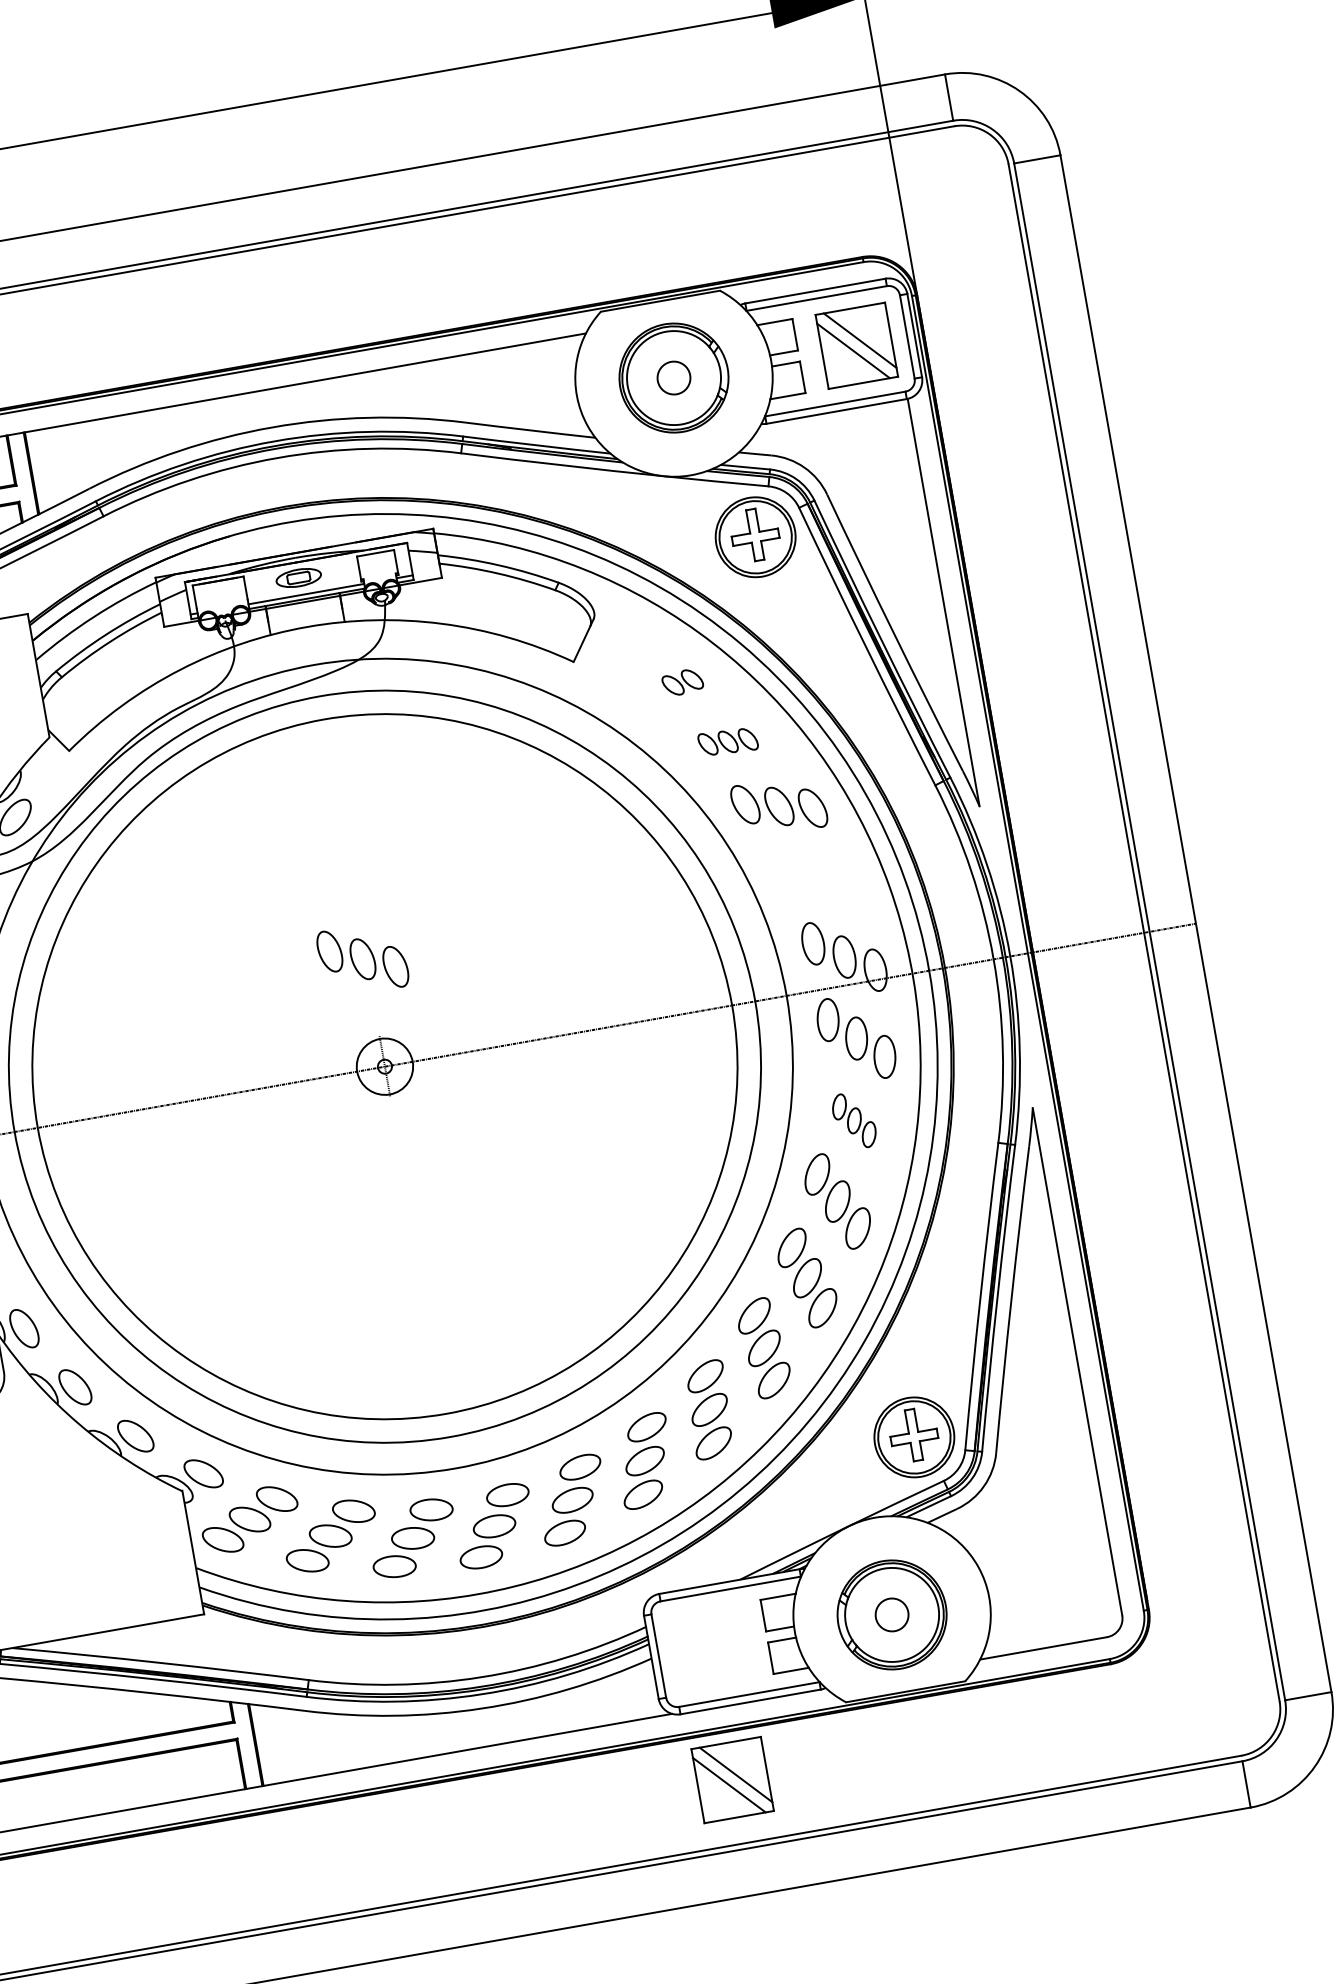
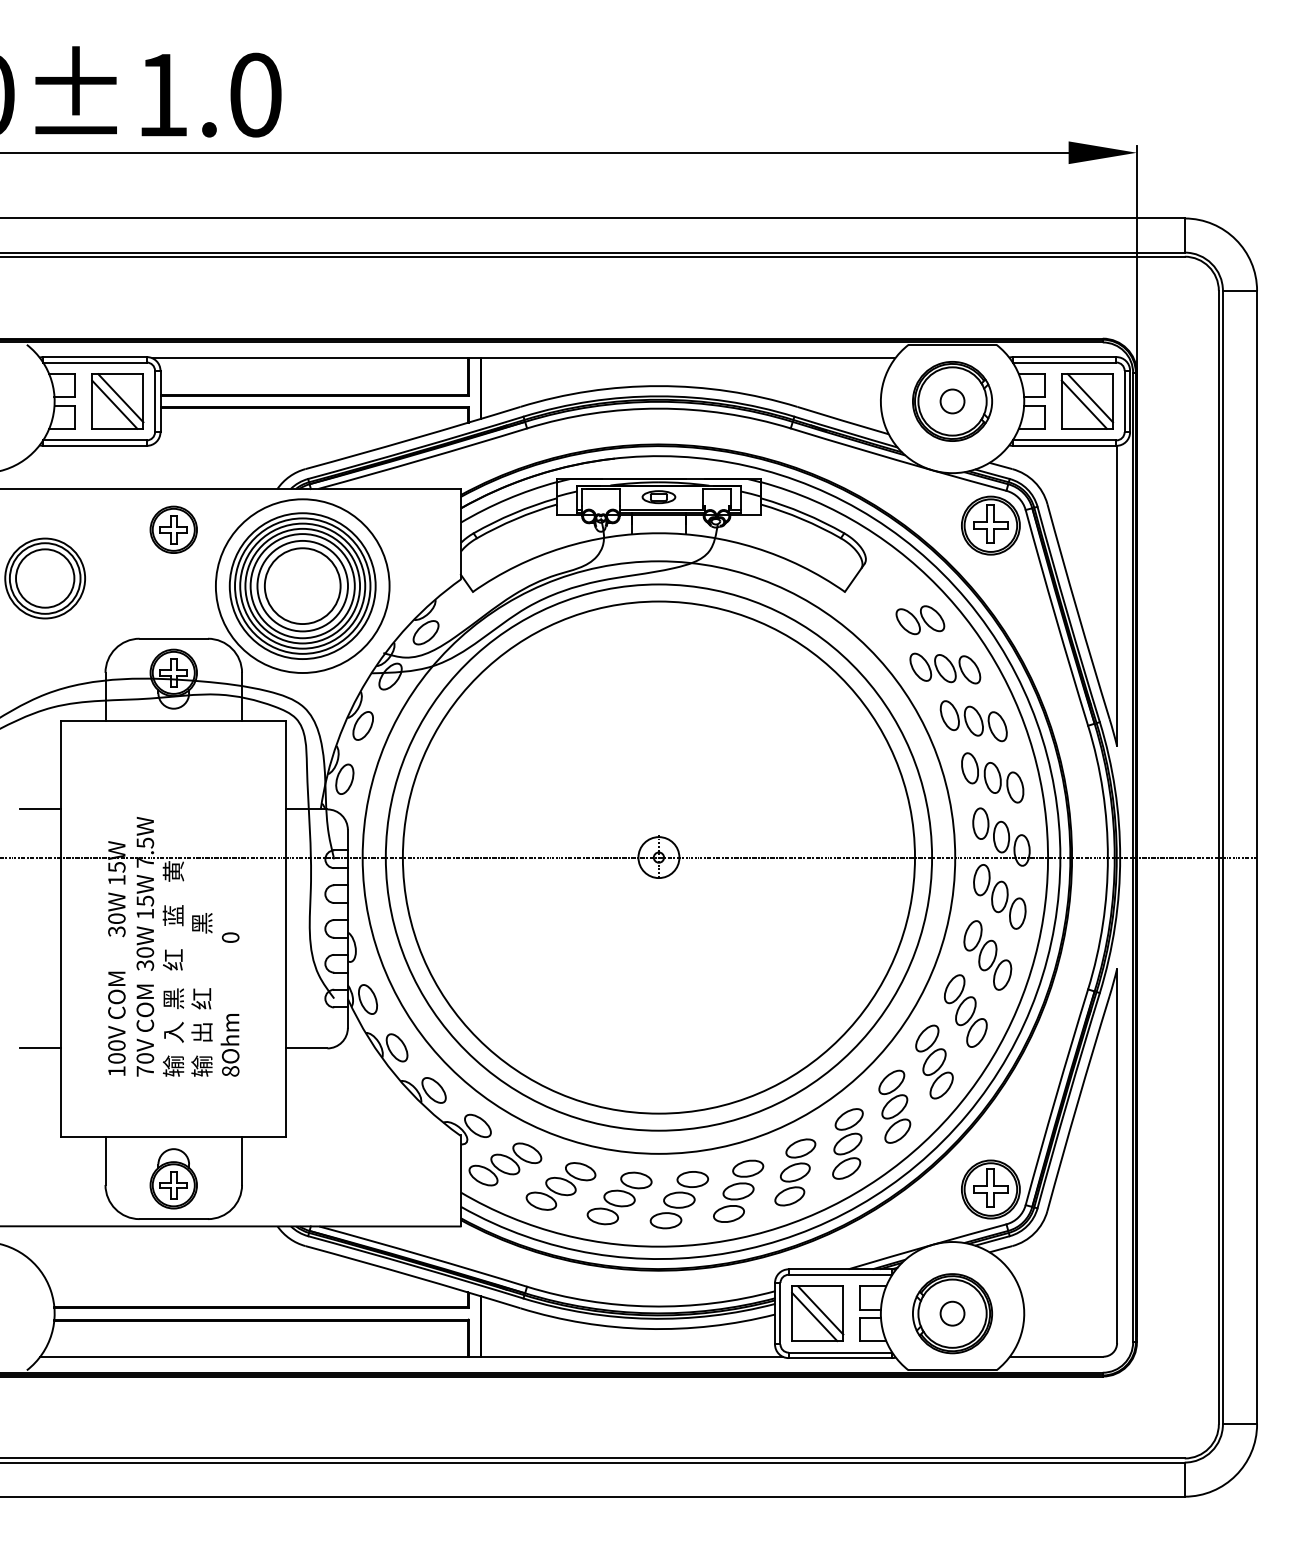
part: (682, 682) -> (920, 620), size x1.67
part: (728, 741) -> (945, 668), size x1.67
part: (362, 958) -> (992, 777), moved
part: (853, 1120) -> (987, 955), size x1.67
part: (732, 1779) -> (817, 1313), moved

